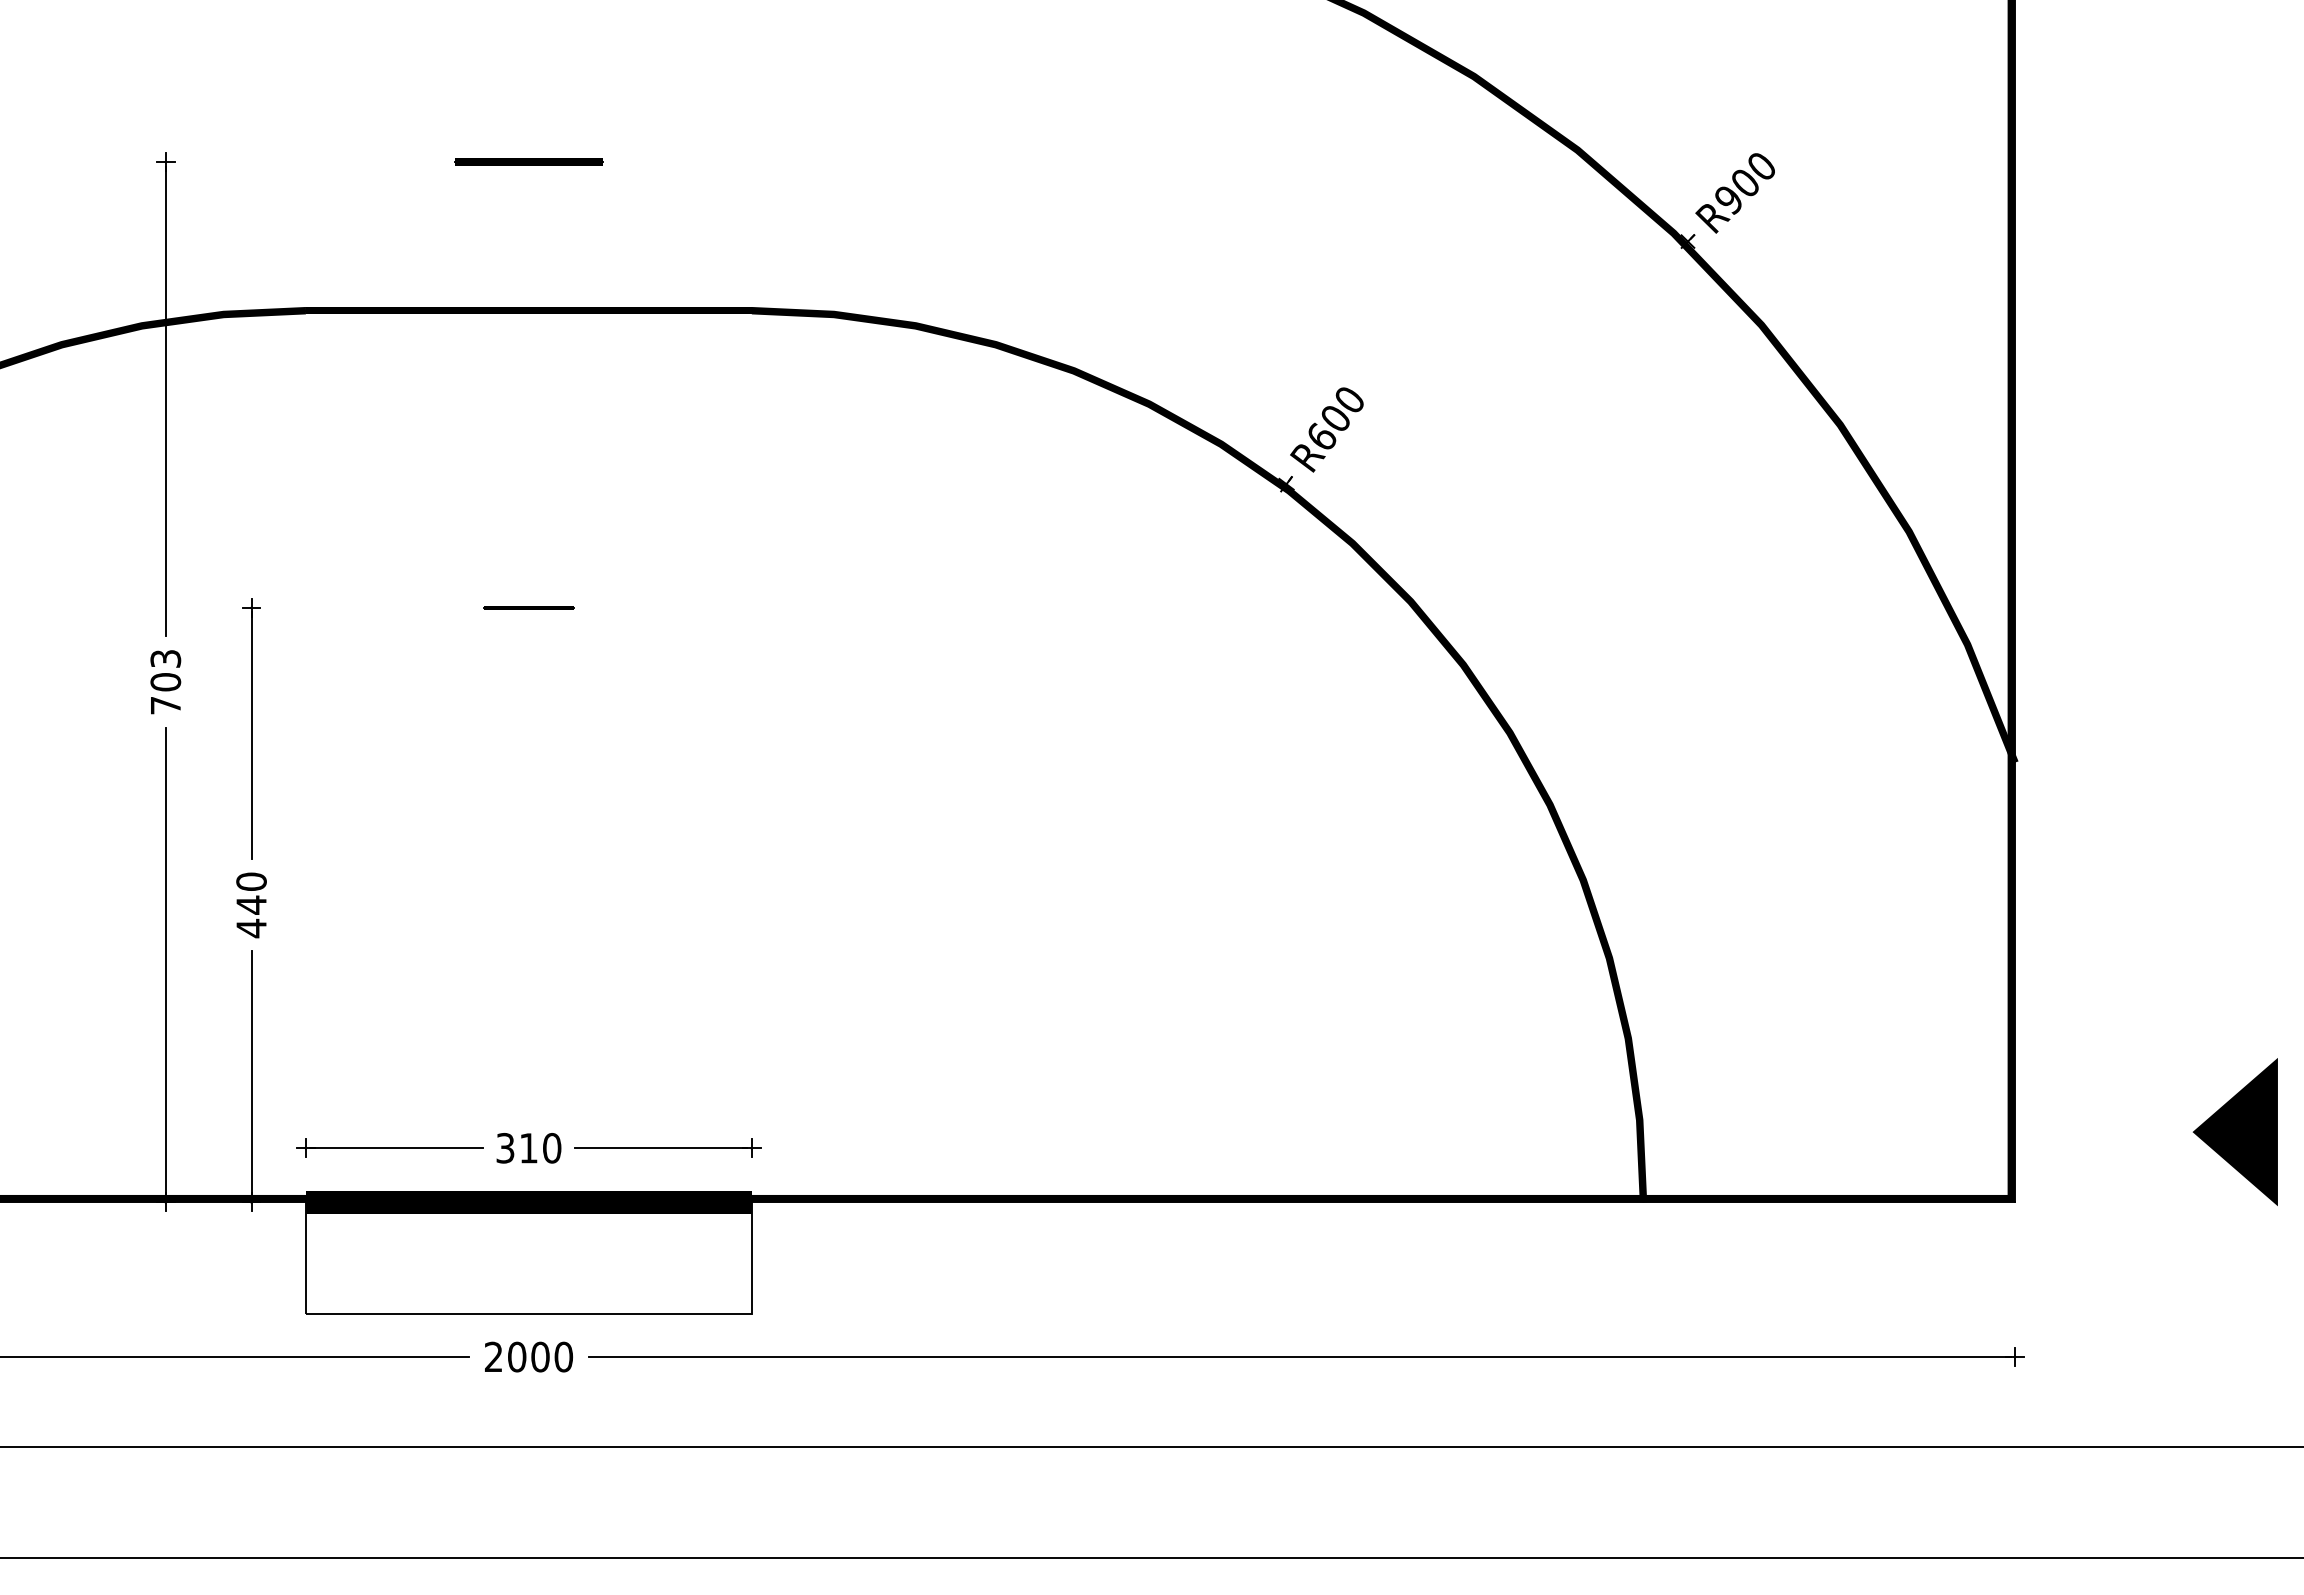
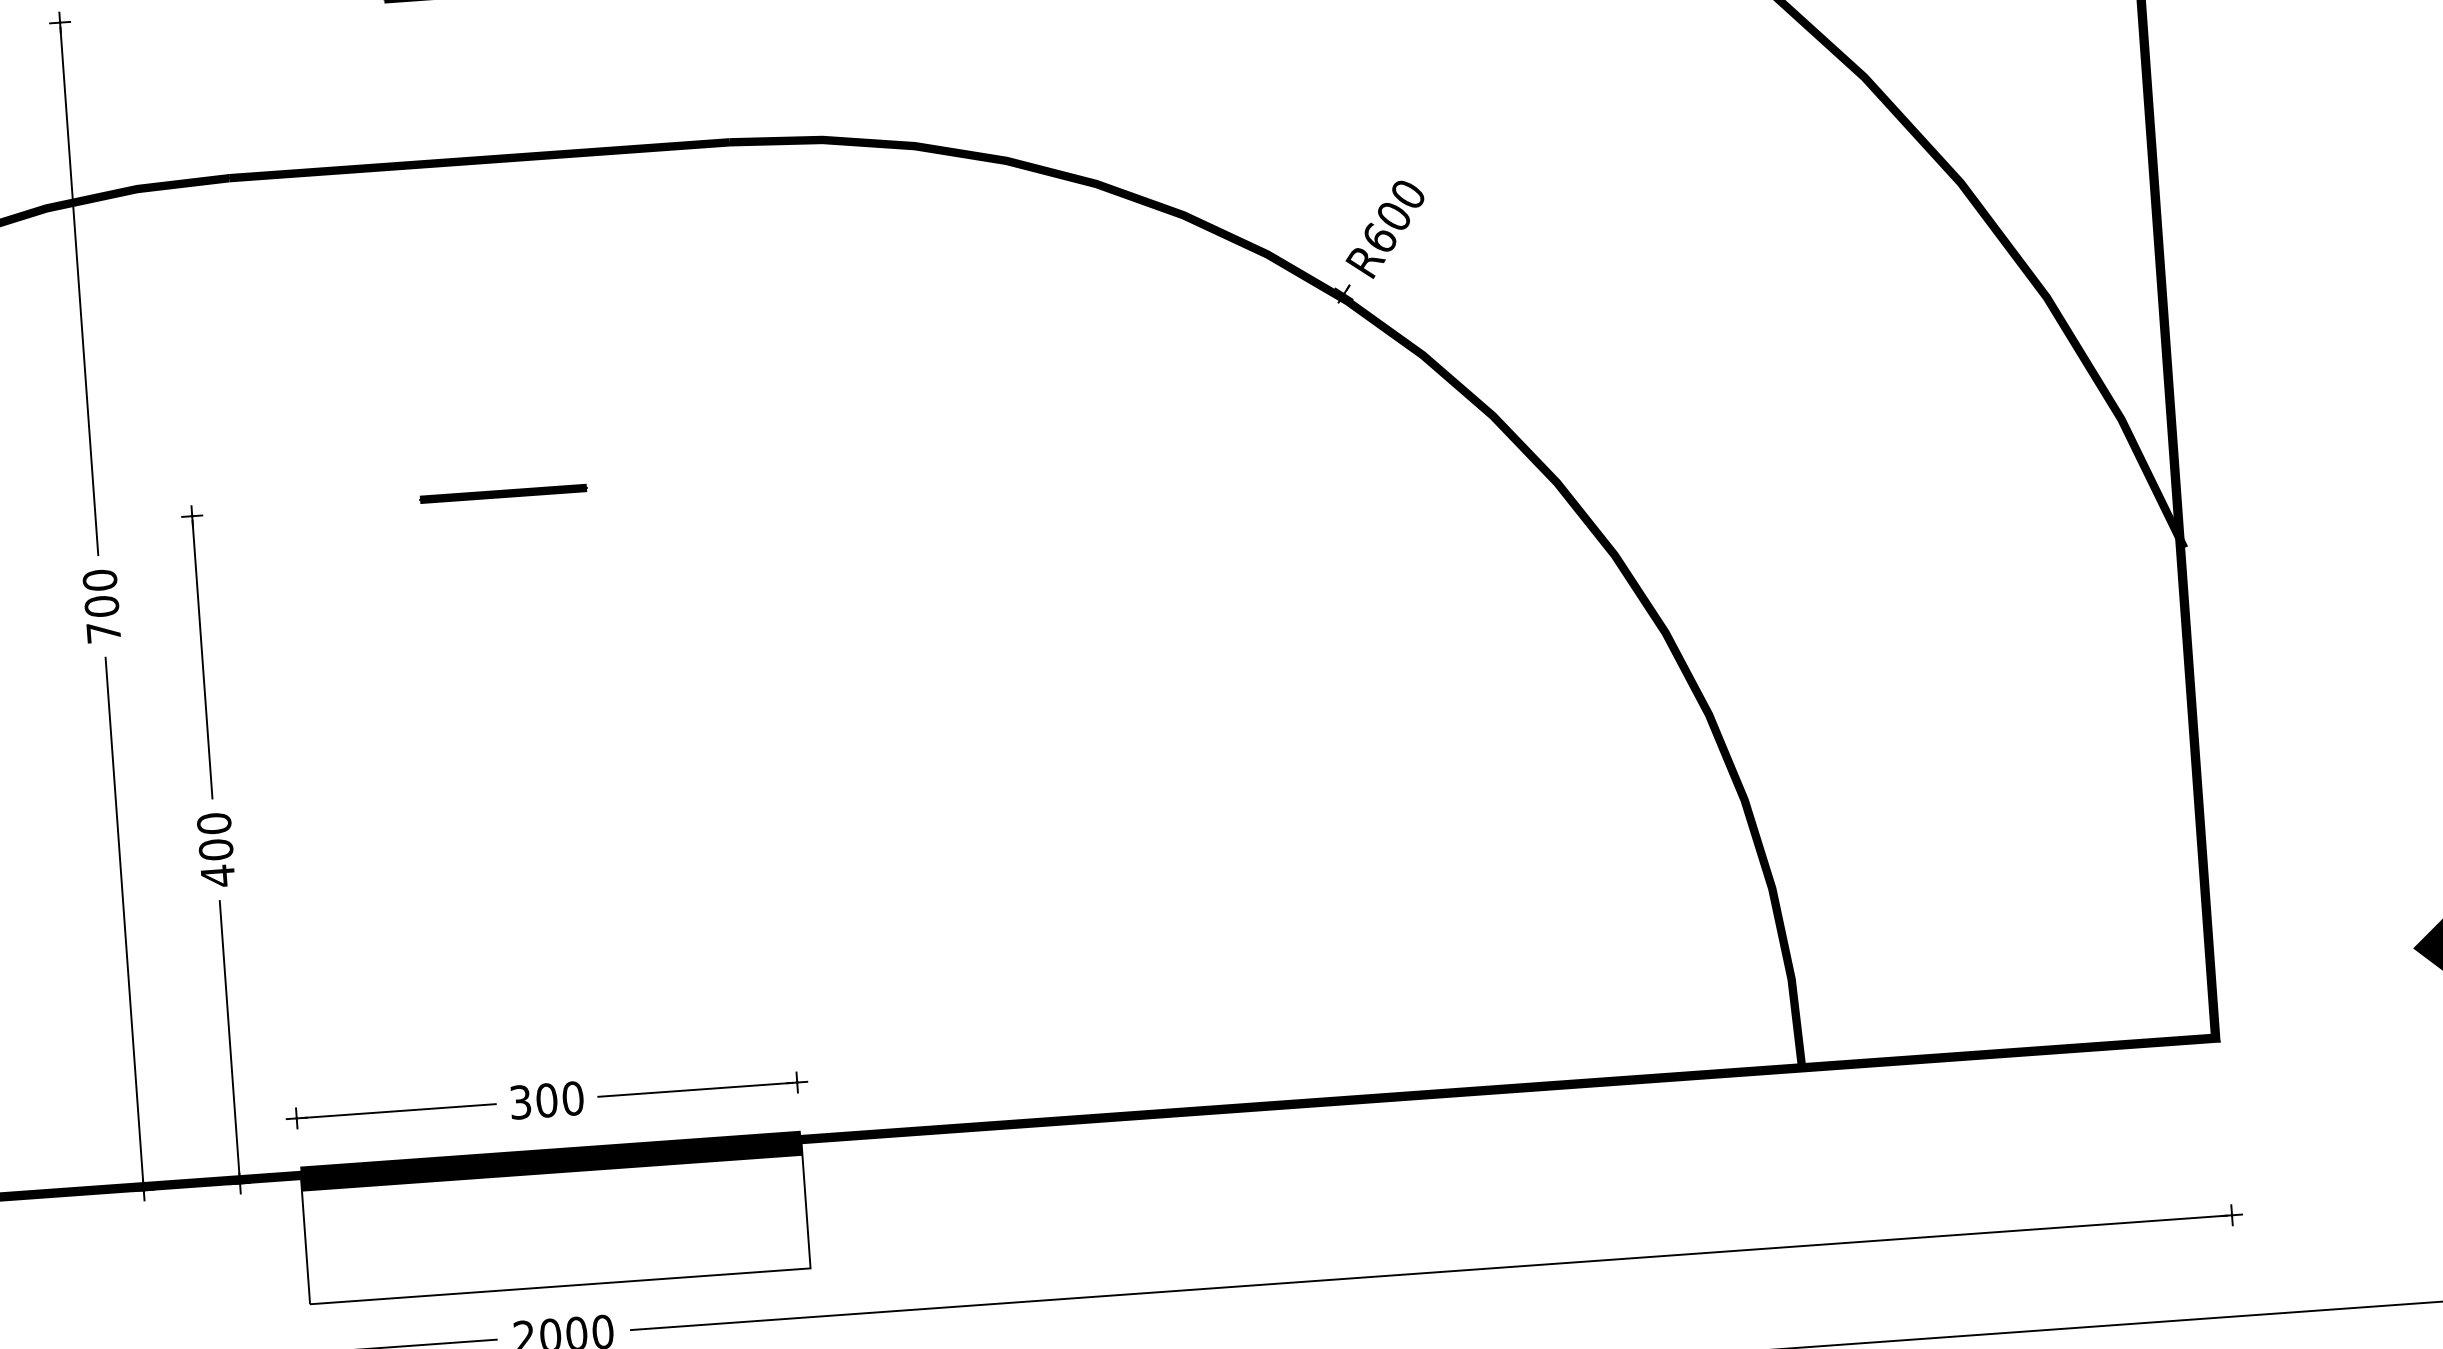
part: (528, 607) -> (503, 493), size x1.67
text: (165, 658) -> (99, 579), 703 -> 700
text: (251, 904) -> (216, 849), 440 -> 400
text: (528, 1148) -> (546, 1100), 310 -> 300

